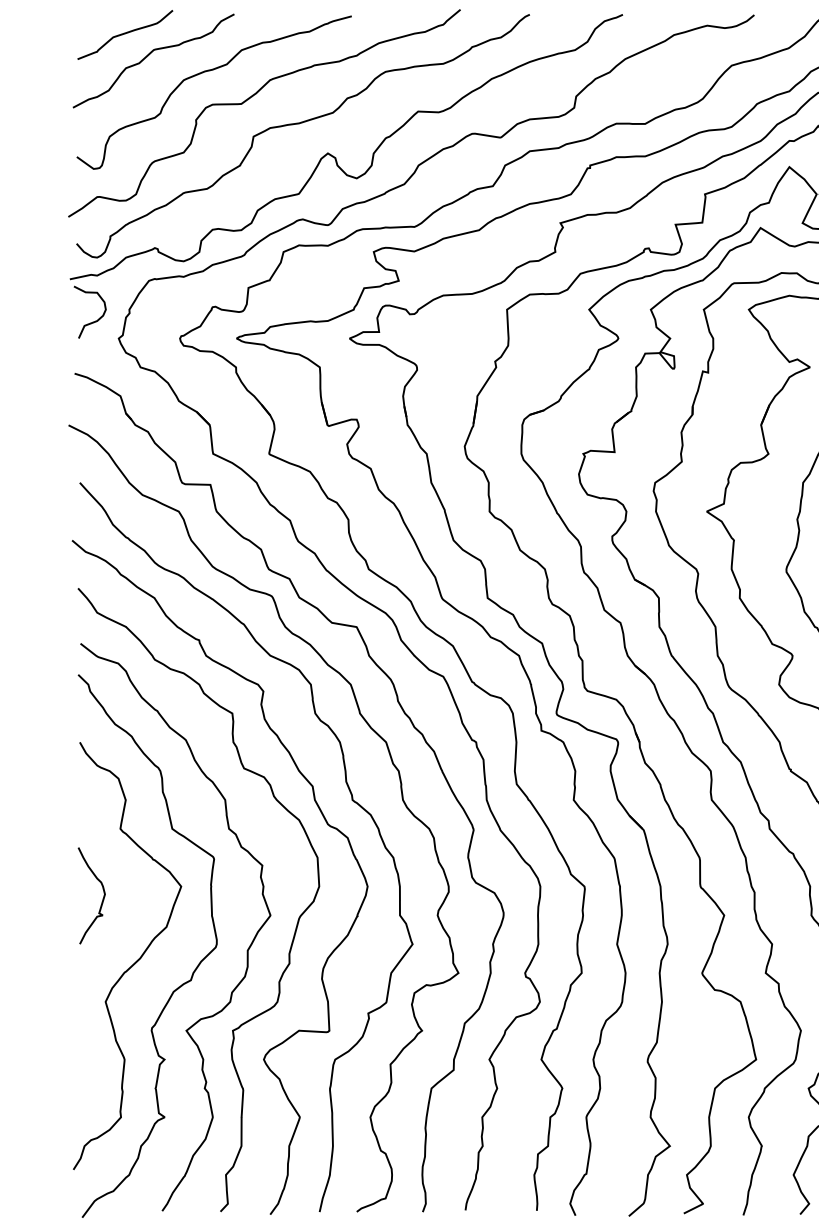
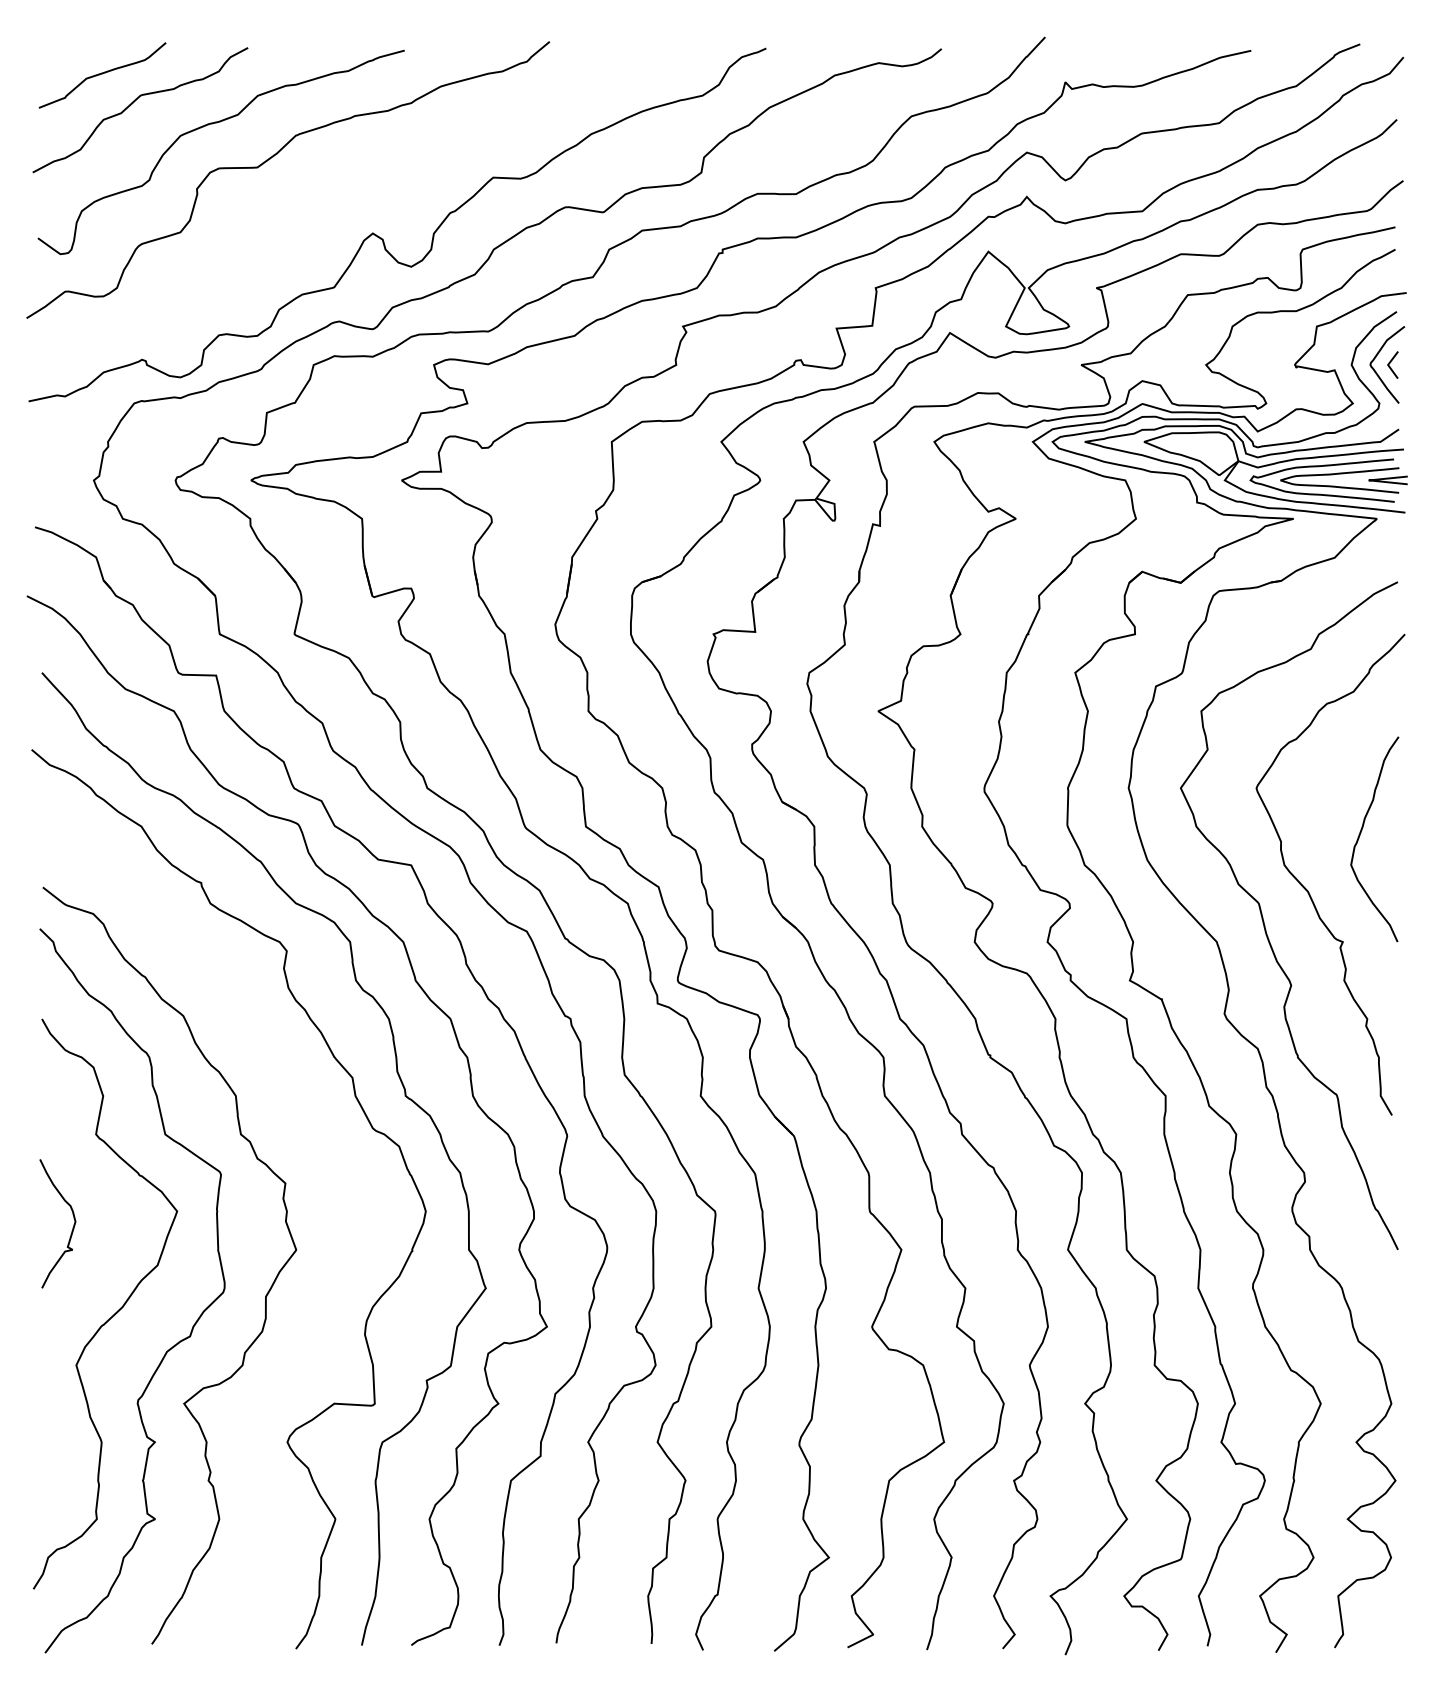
curve: (299, 124) -> (334, 194), removed
curve: (93, 321) -> (60, 457), removed
curve: (295, 928) -> (329, 1267), removed

